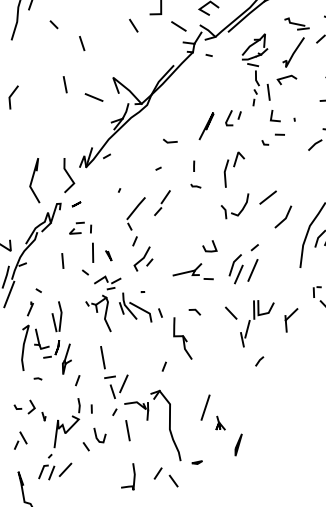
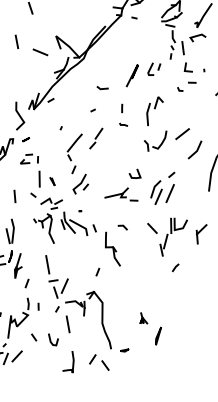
line: (62, 260) -> (14, 196), moved
line: (205, 407) -> (131, 305), removed
line: (97, 436) -> (51, 340), moved

